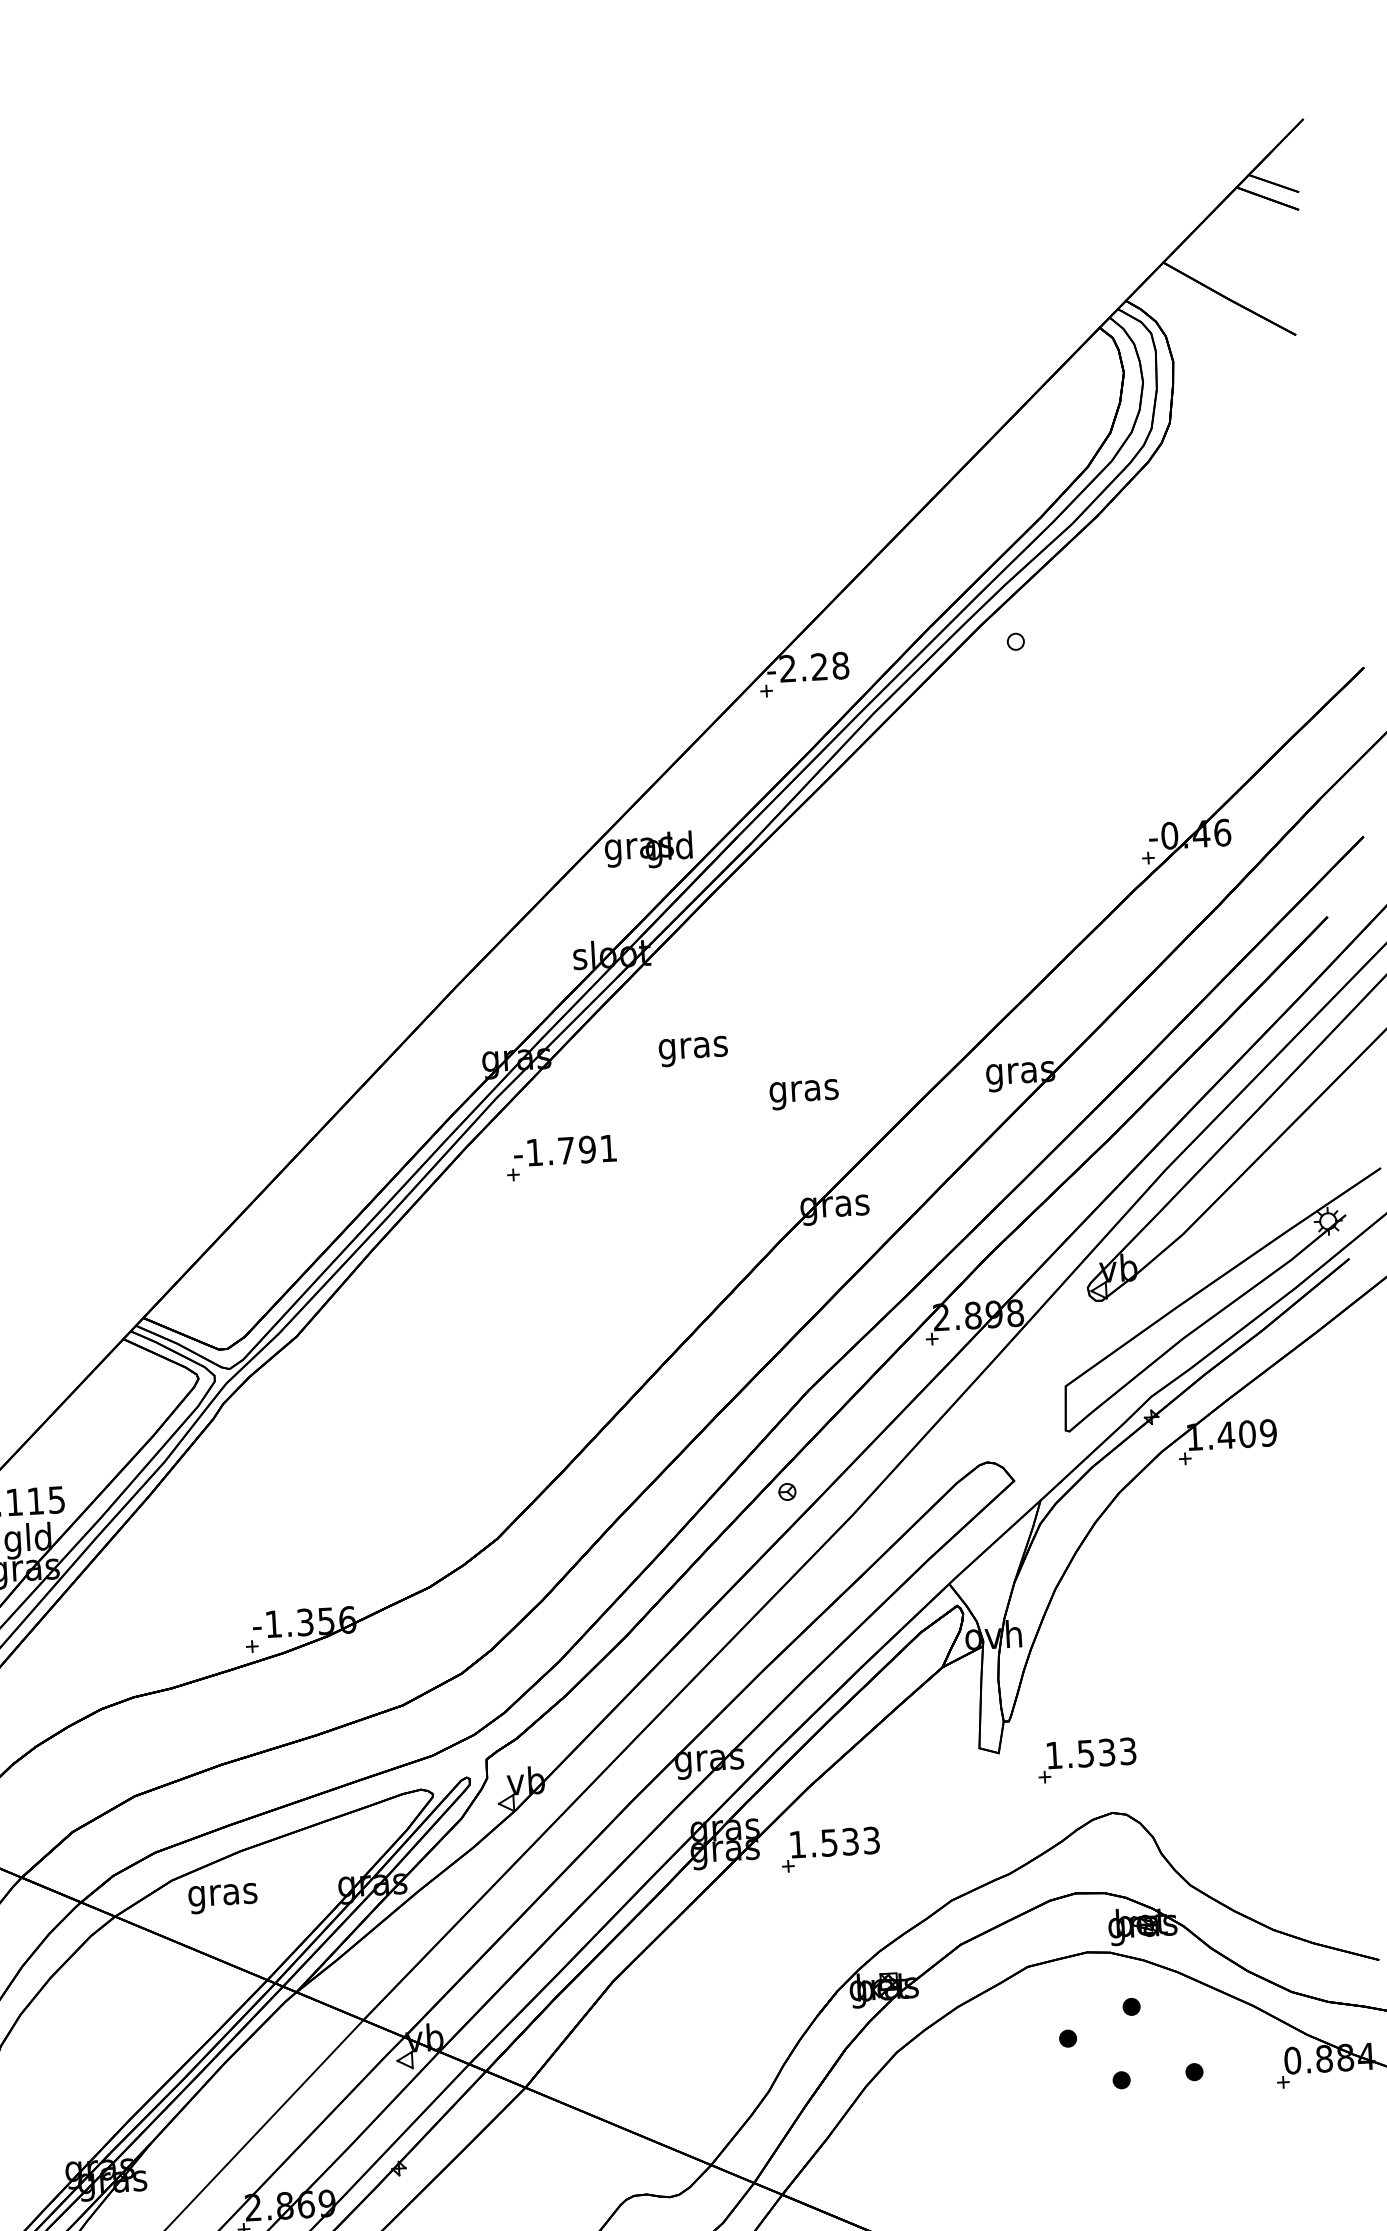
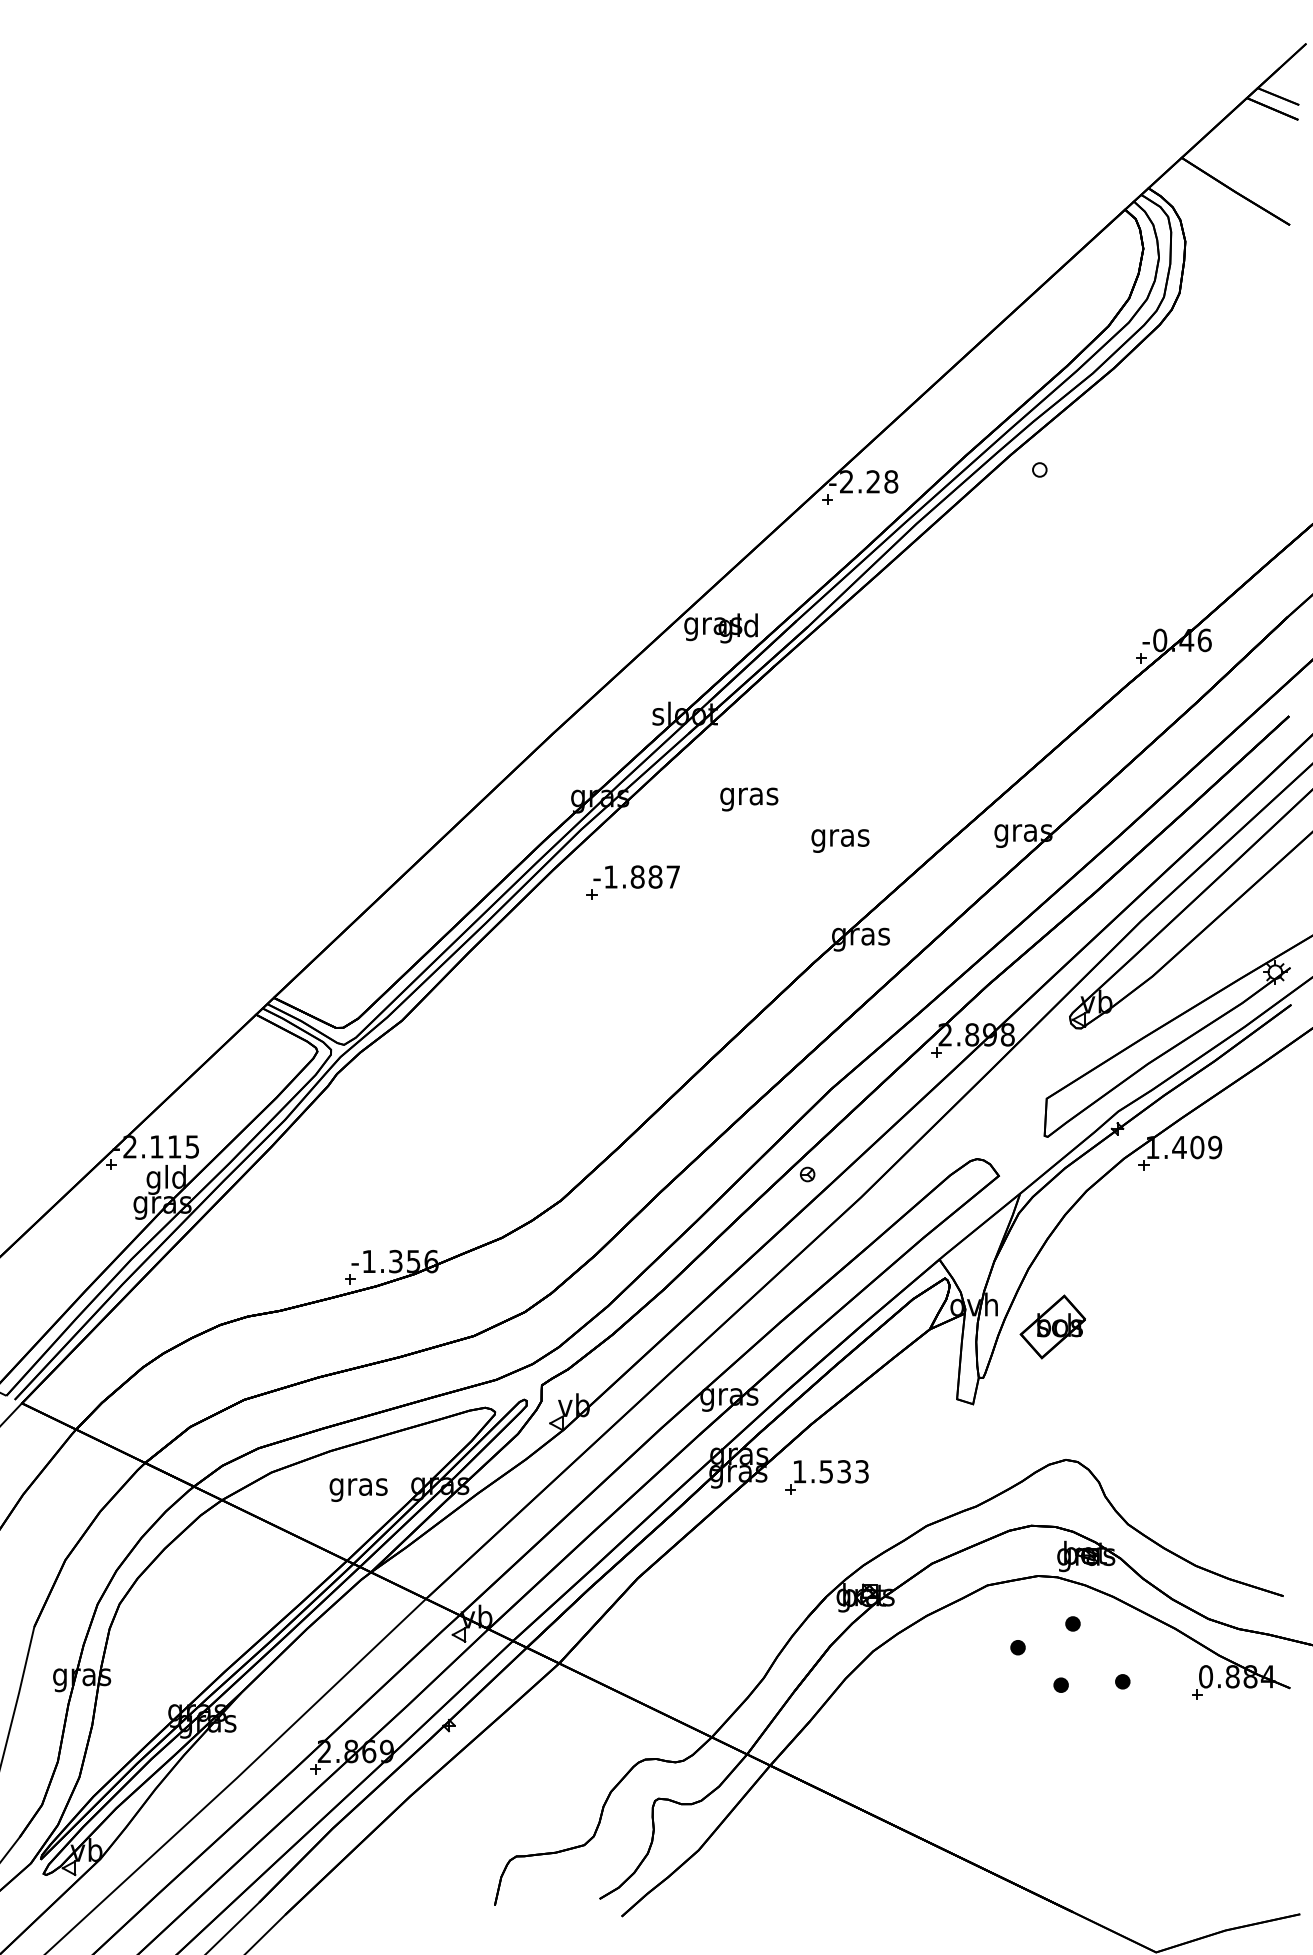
text: (586, 1148) -> (654, 876), -1.791 -> -1.887
part: (1087, 1655) -> (1052, 1326), added
part: (1086, 1760) -> (1046, 1414), removed
text: (222, 1897) -> (358, 1489), moved

